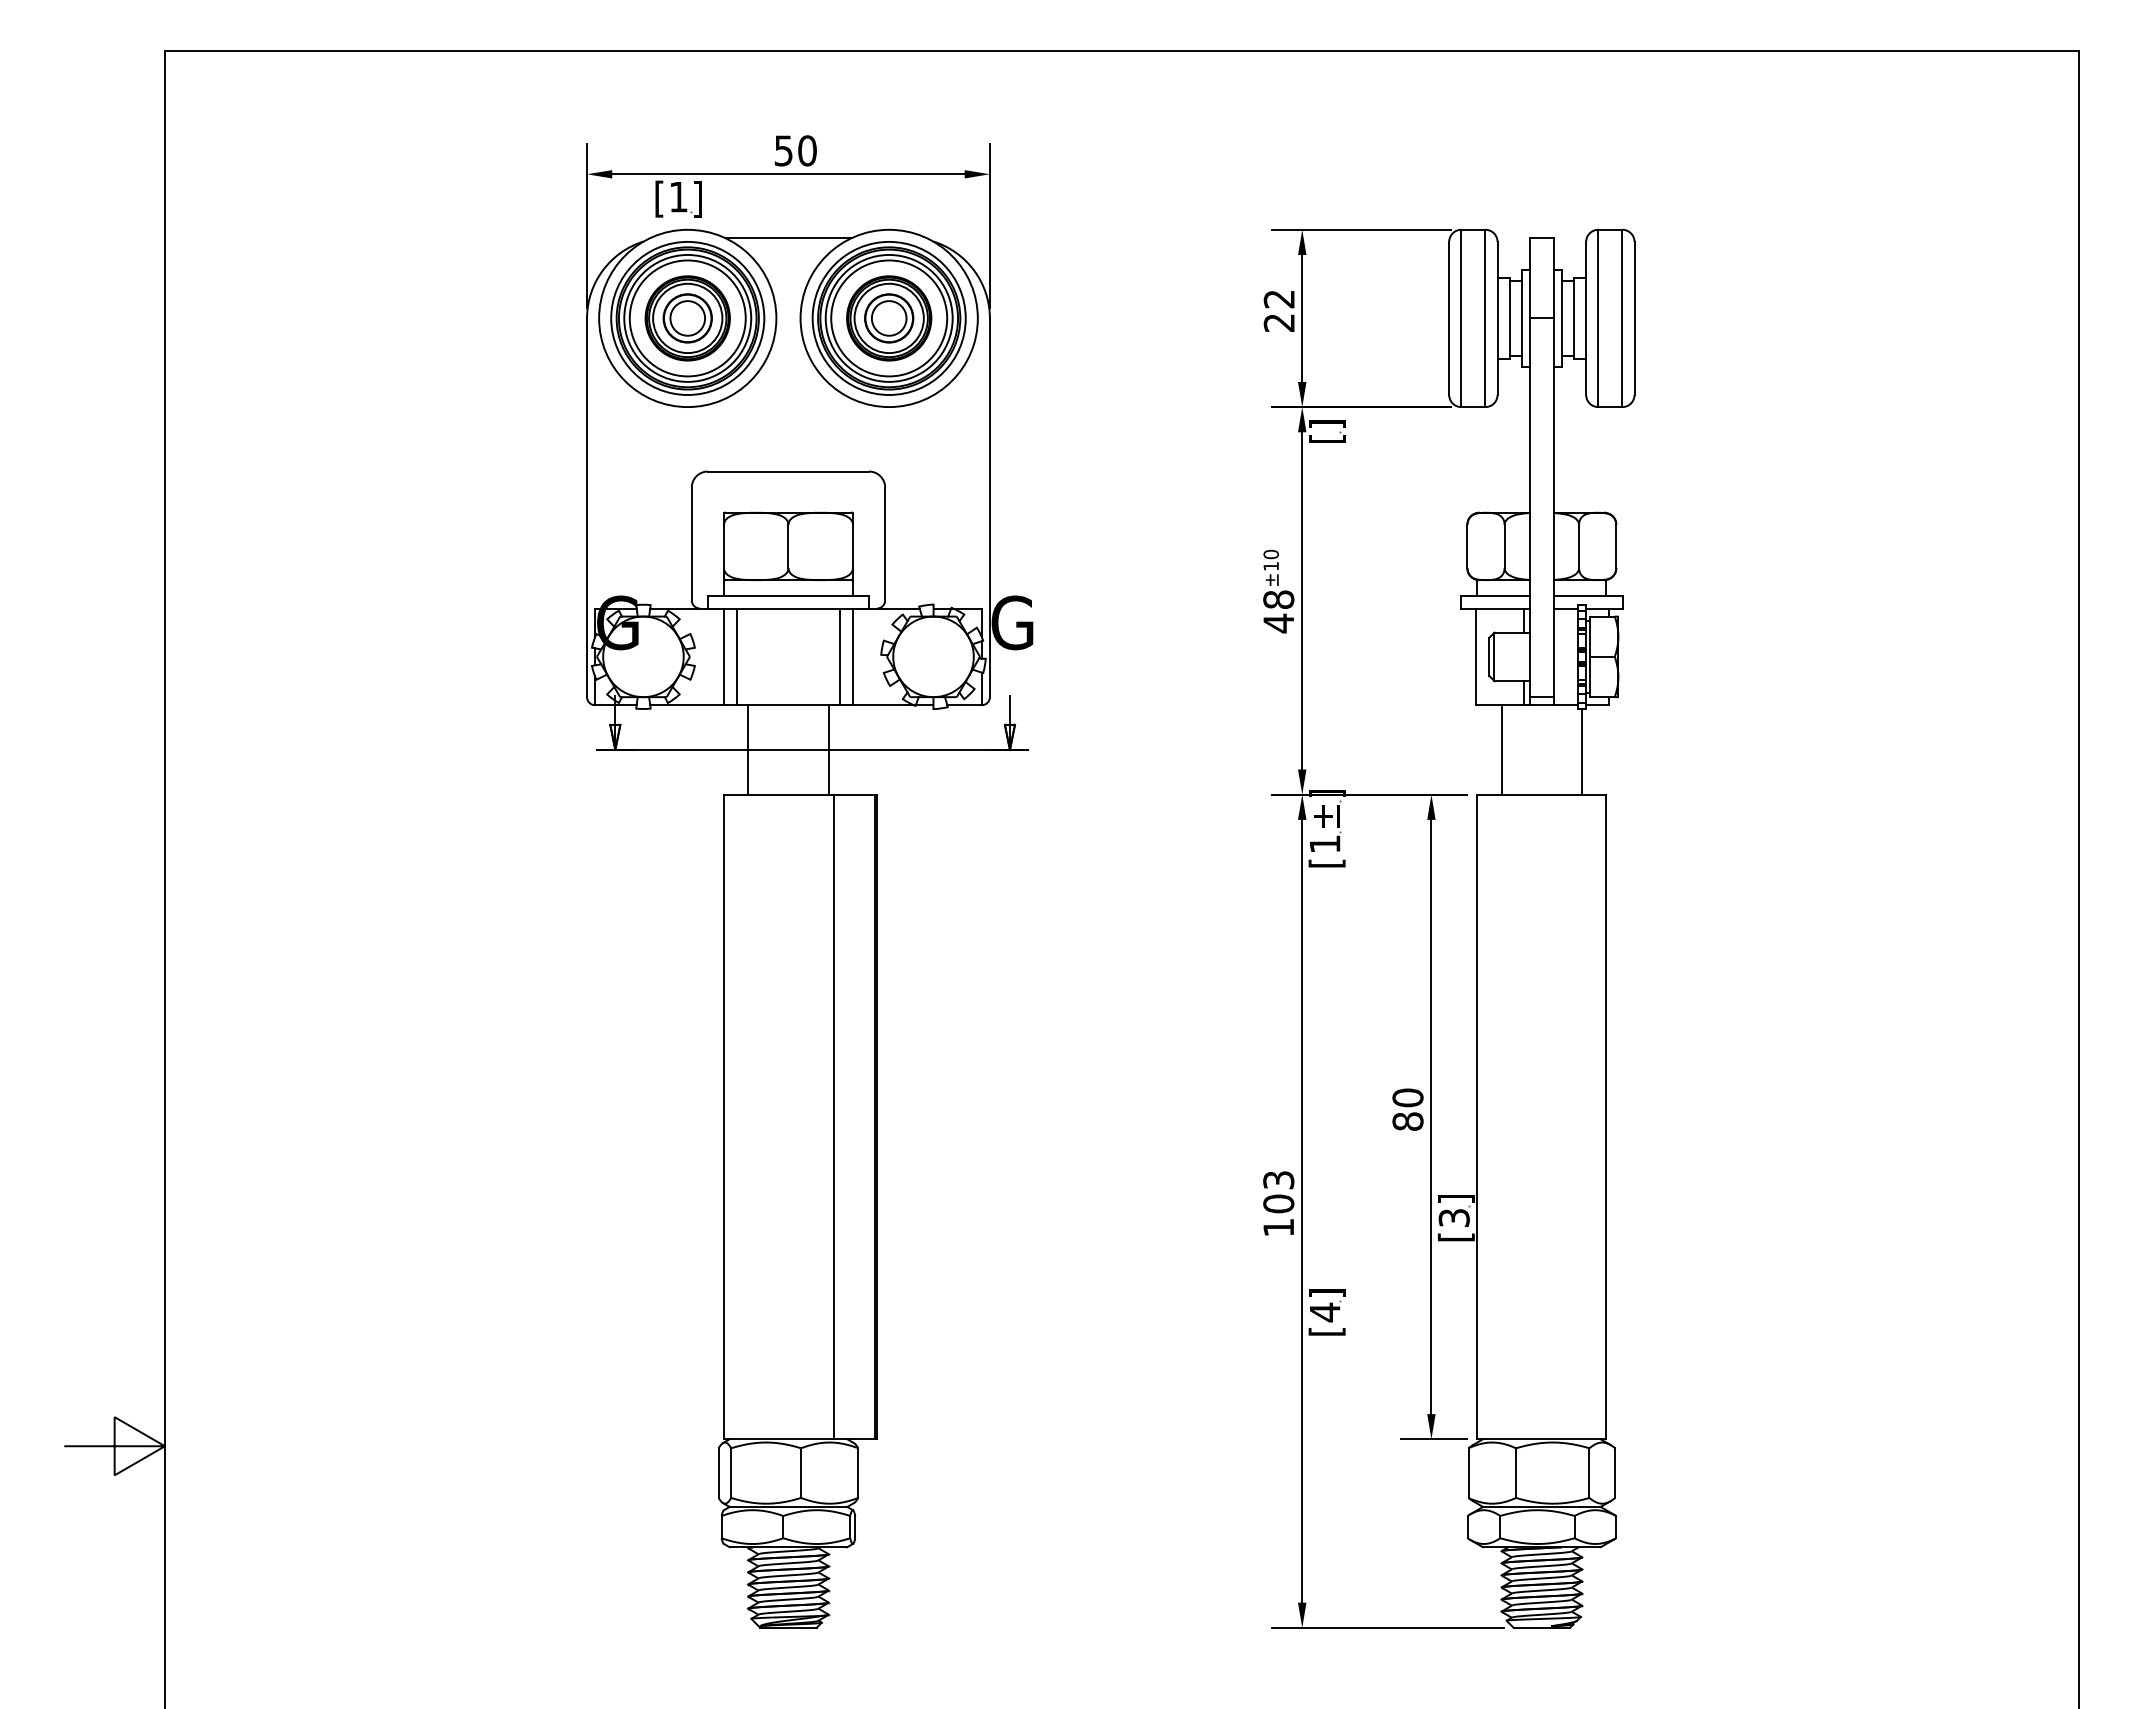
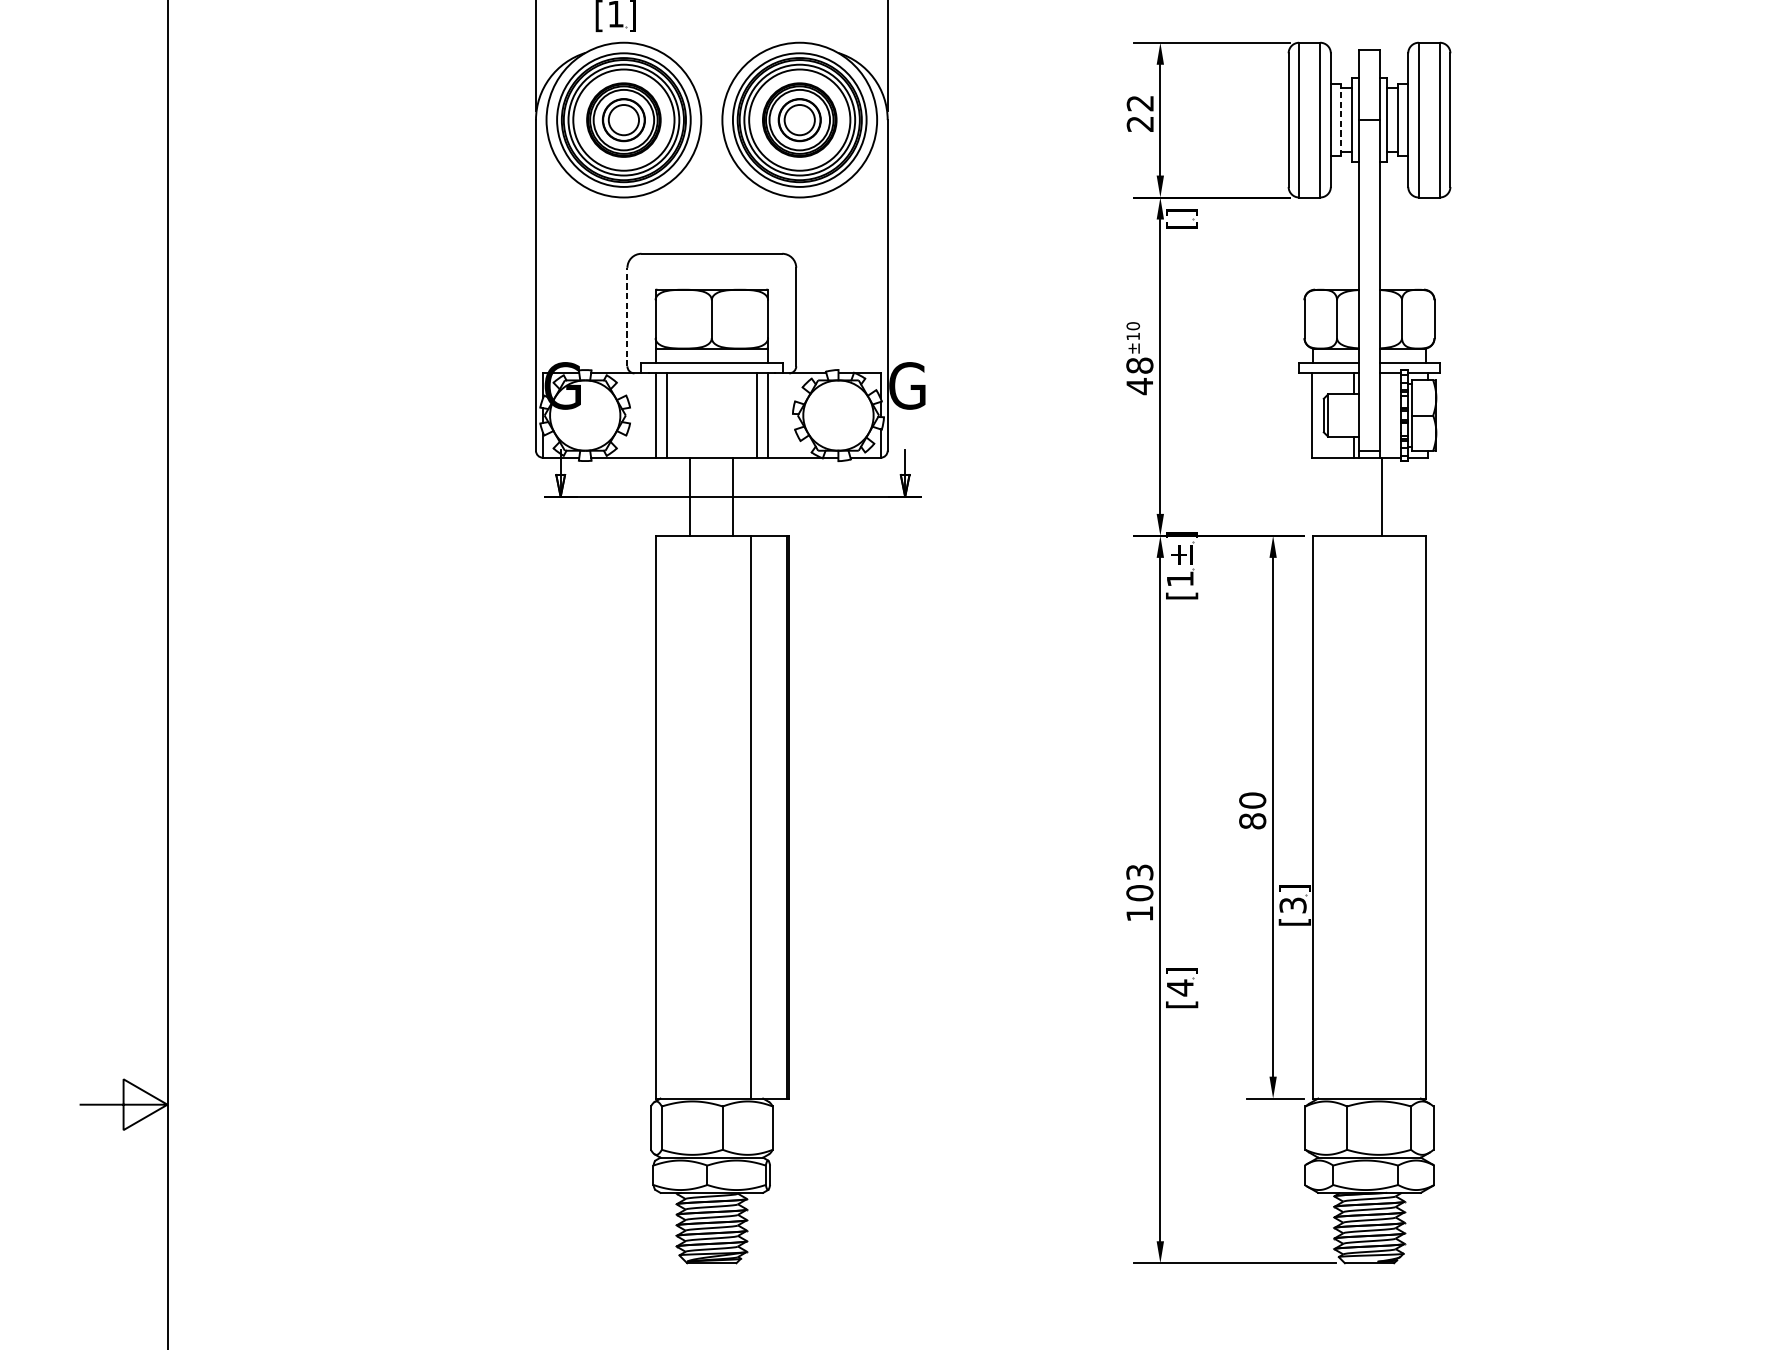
line: (788, 237) -> (711, 49), removed
line: (1509, 318) -> (1341, 120), solid -> dashed
line: (691, 543) -> (627, 316), solid -> dashed
line: (748, 749) -> (732, 496), moved
line: (828, 749) -> (690, 496), moved
line: (1501, 749) -> (1381, 496), moved
line: (1582, 751) -> (1405, 498), removed

